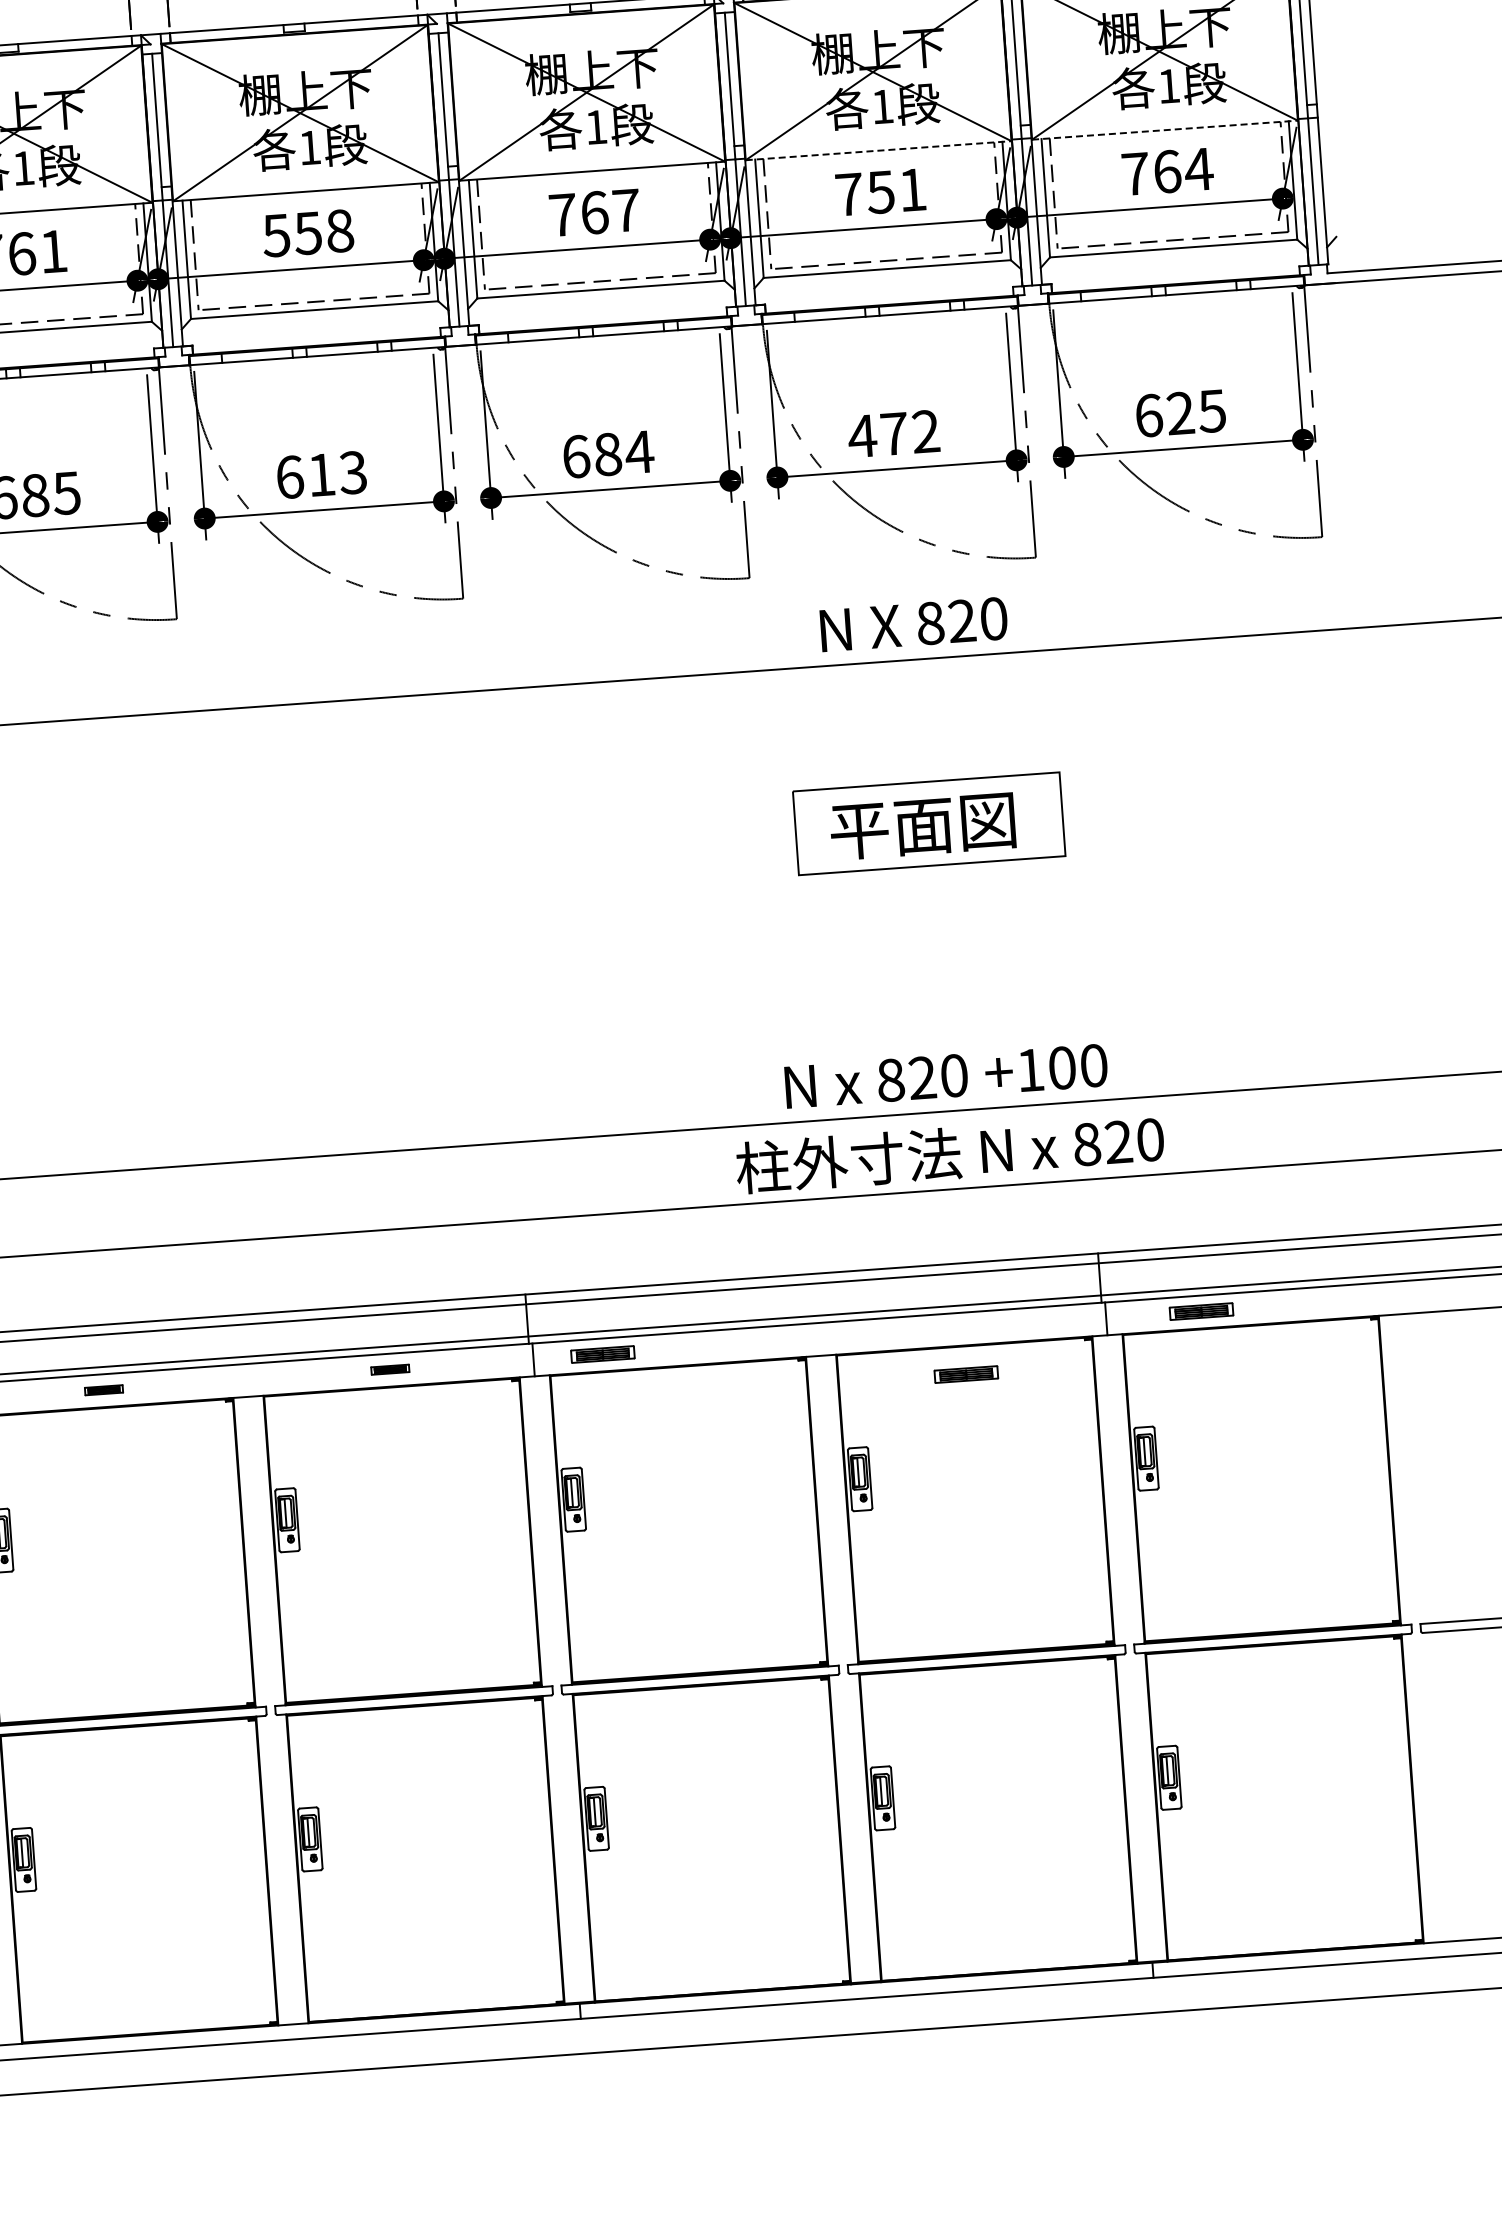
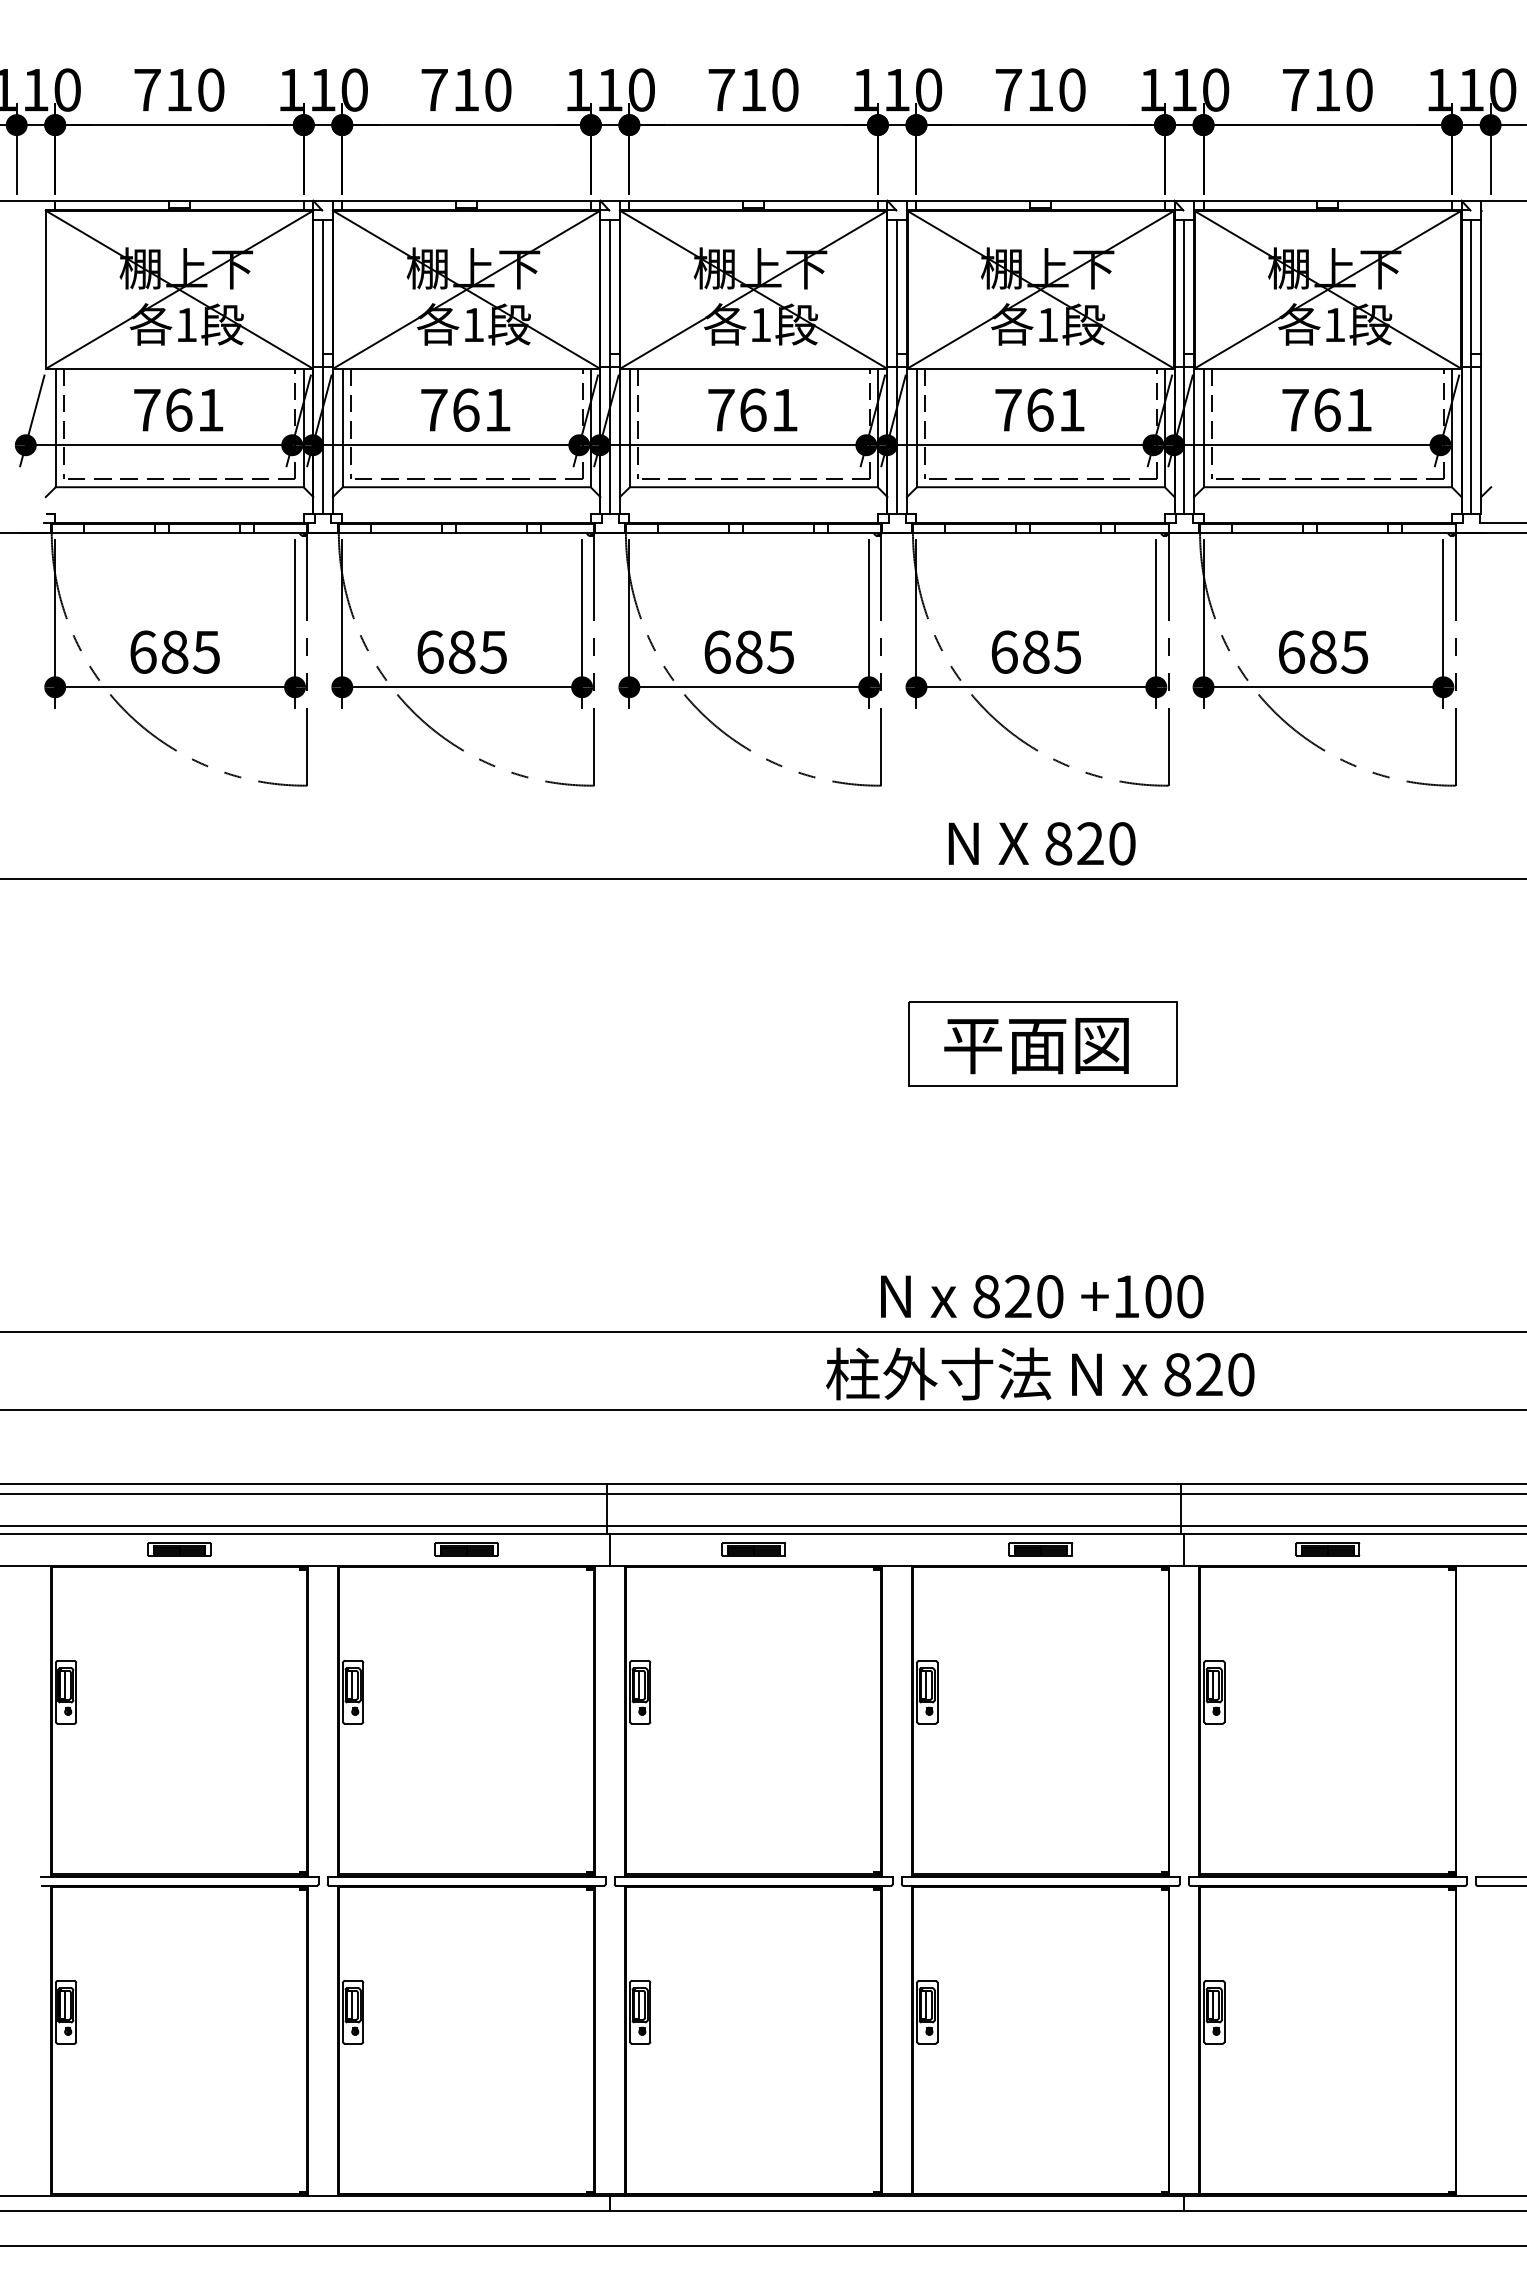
line: (1165, 130) -> (1328, 368), dashed -> solid
line: (879, 150) -> (1041, 368), dashed -> solid
text: (1198, 169) -> (1358, 410), 764 -> 761
text: (880, 191) -> (1039, 409), 751 -> 761
text: (627, 210) -> (785, 410), 767 -> 761
text: (307, 232) -> (465, 409), 558 -> 761
text: (1180, 412) -> (1323, 651), 625 -> 685
text: (893, 433) -> (1035, 651), 472 -> 685
text: (639, 452) -> (780, 652), 684 -> 685
text: (337, 473) -> (477, 651), 613 -> 685
part: (1201, 1311) -> (1327, 1549), moved
part: (602, 1354) -> (753, 1549), moved
part: (390, 1369) -> (466, 1549), size x1.67
part: (966, 1374) -> (1040, 1549), moved
part: (104, 1390) -> (179, 1549), size x1.67

